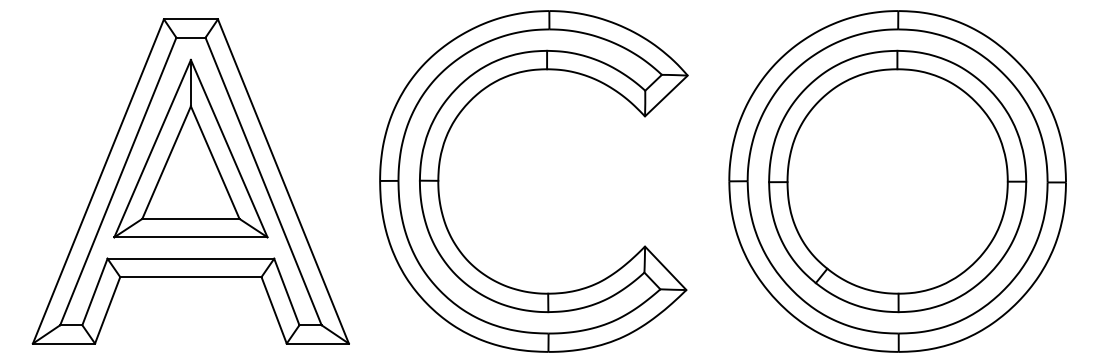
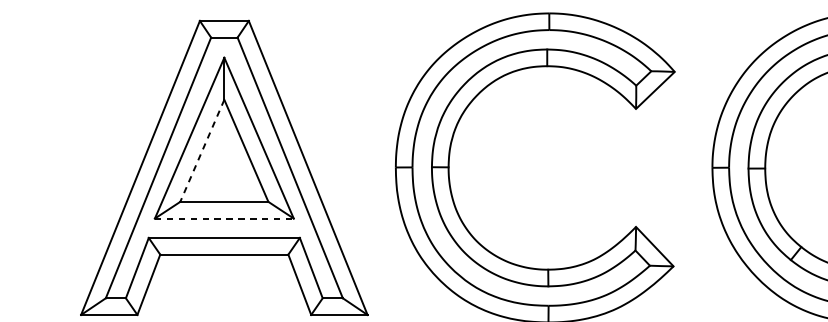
line: (166, 163) -> (202, 151), solid -> dashed
line: (190, 237) -> (223, 218), solid -> dashed

